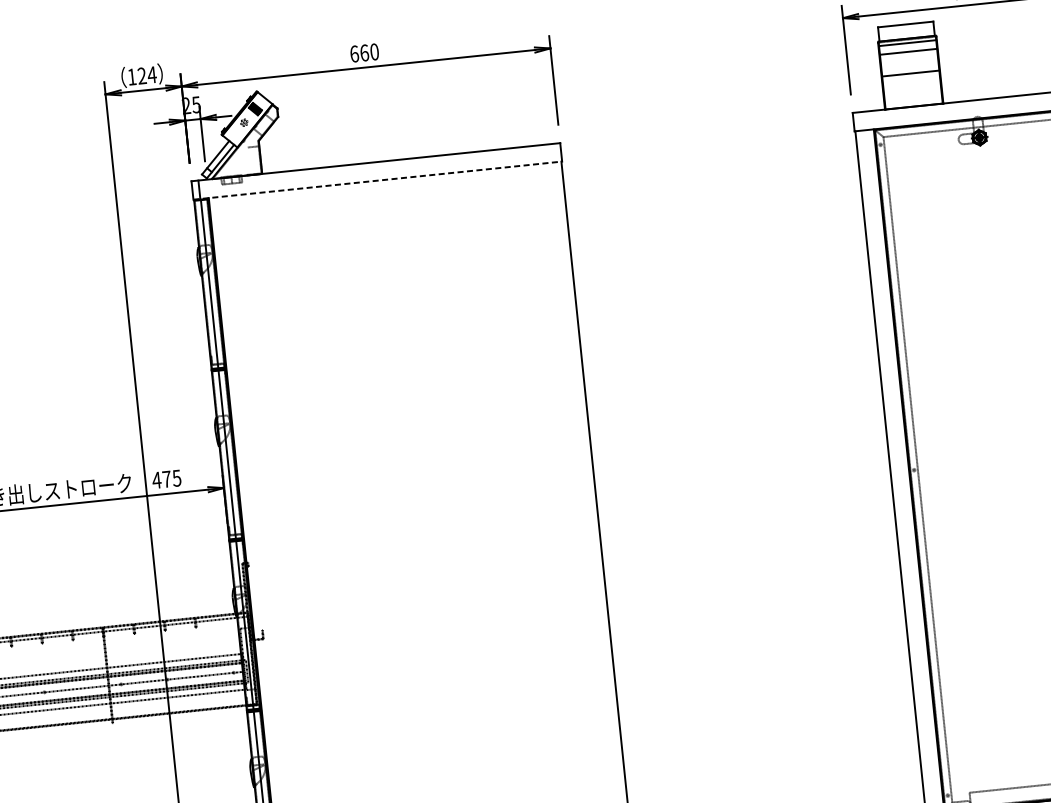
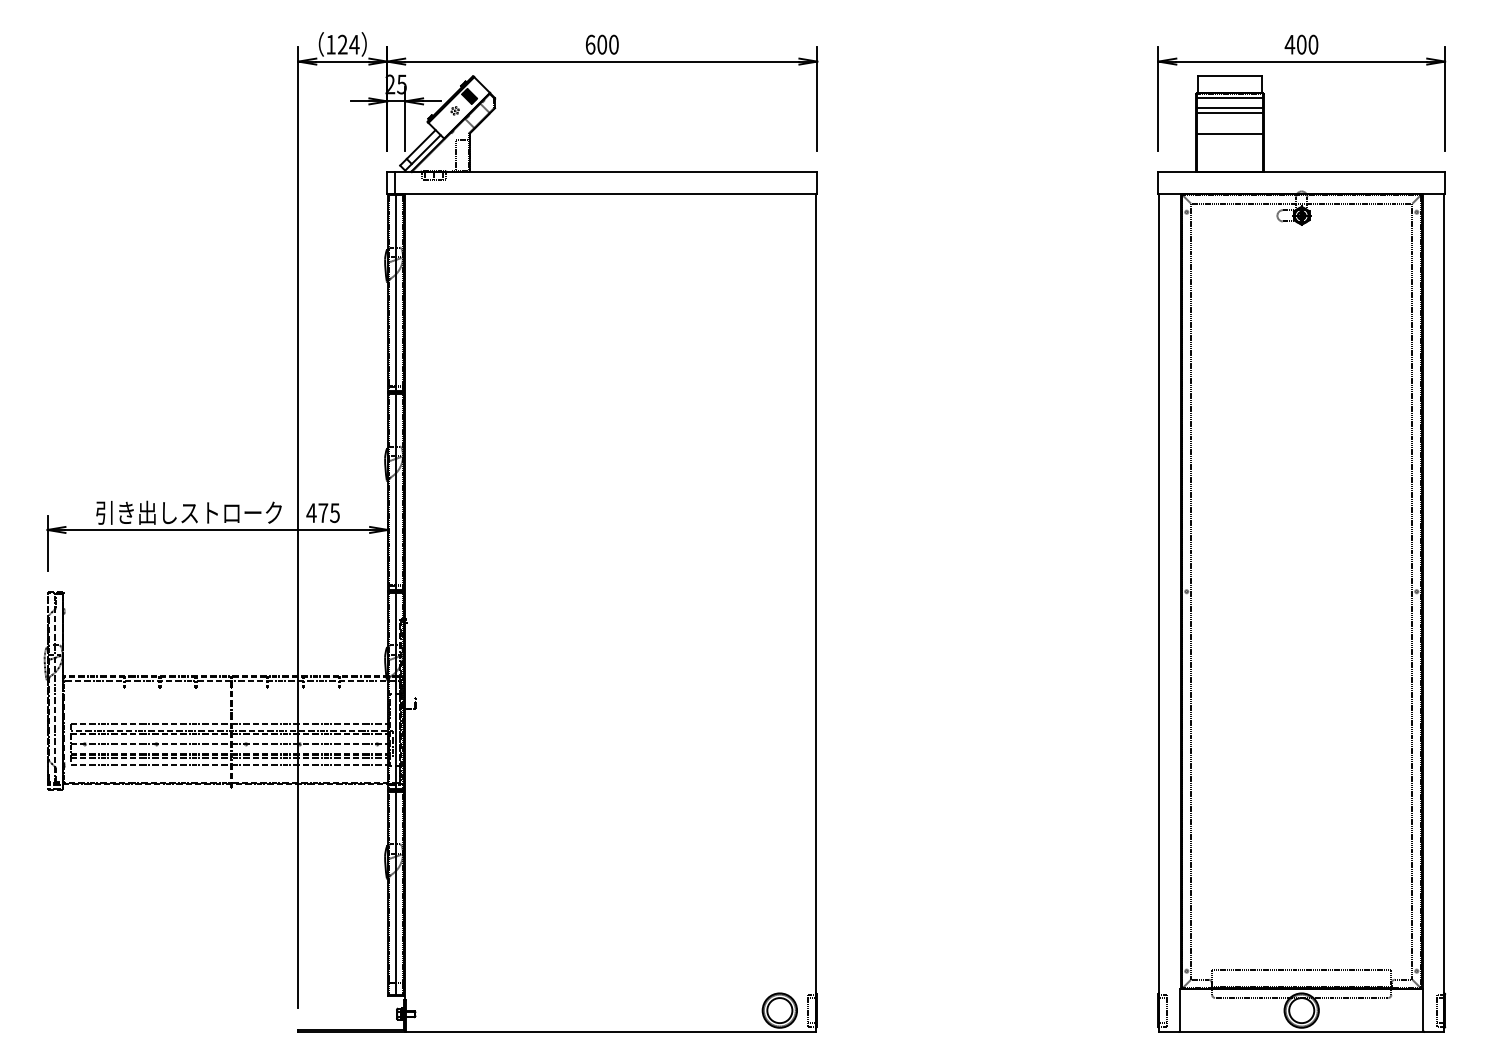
text: (364, 52) -> (602, 44), 660 -> 600
line: (908, 56) -> (1229, 113), added
line: (249, 160) -> (456, 155), added
line: (377, 180) -> (602, 193), dashed -> solid

